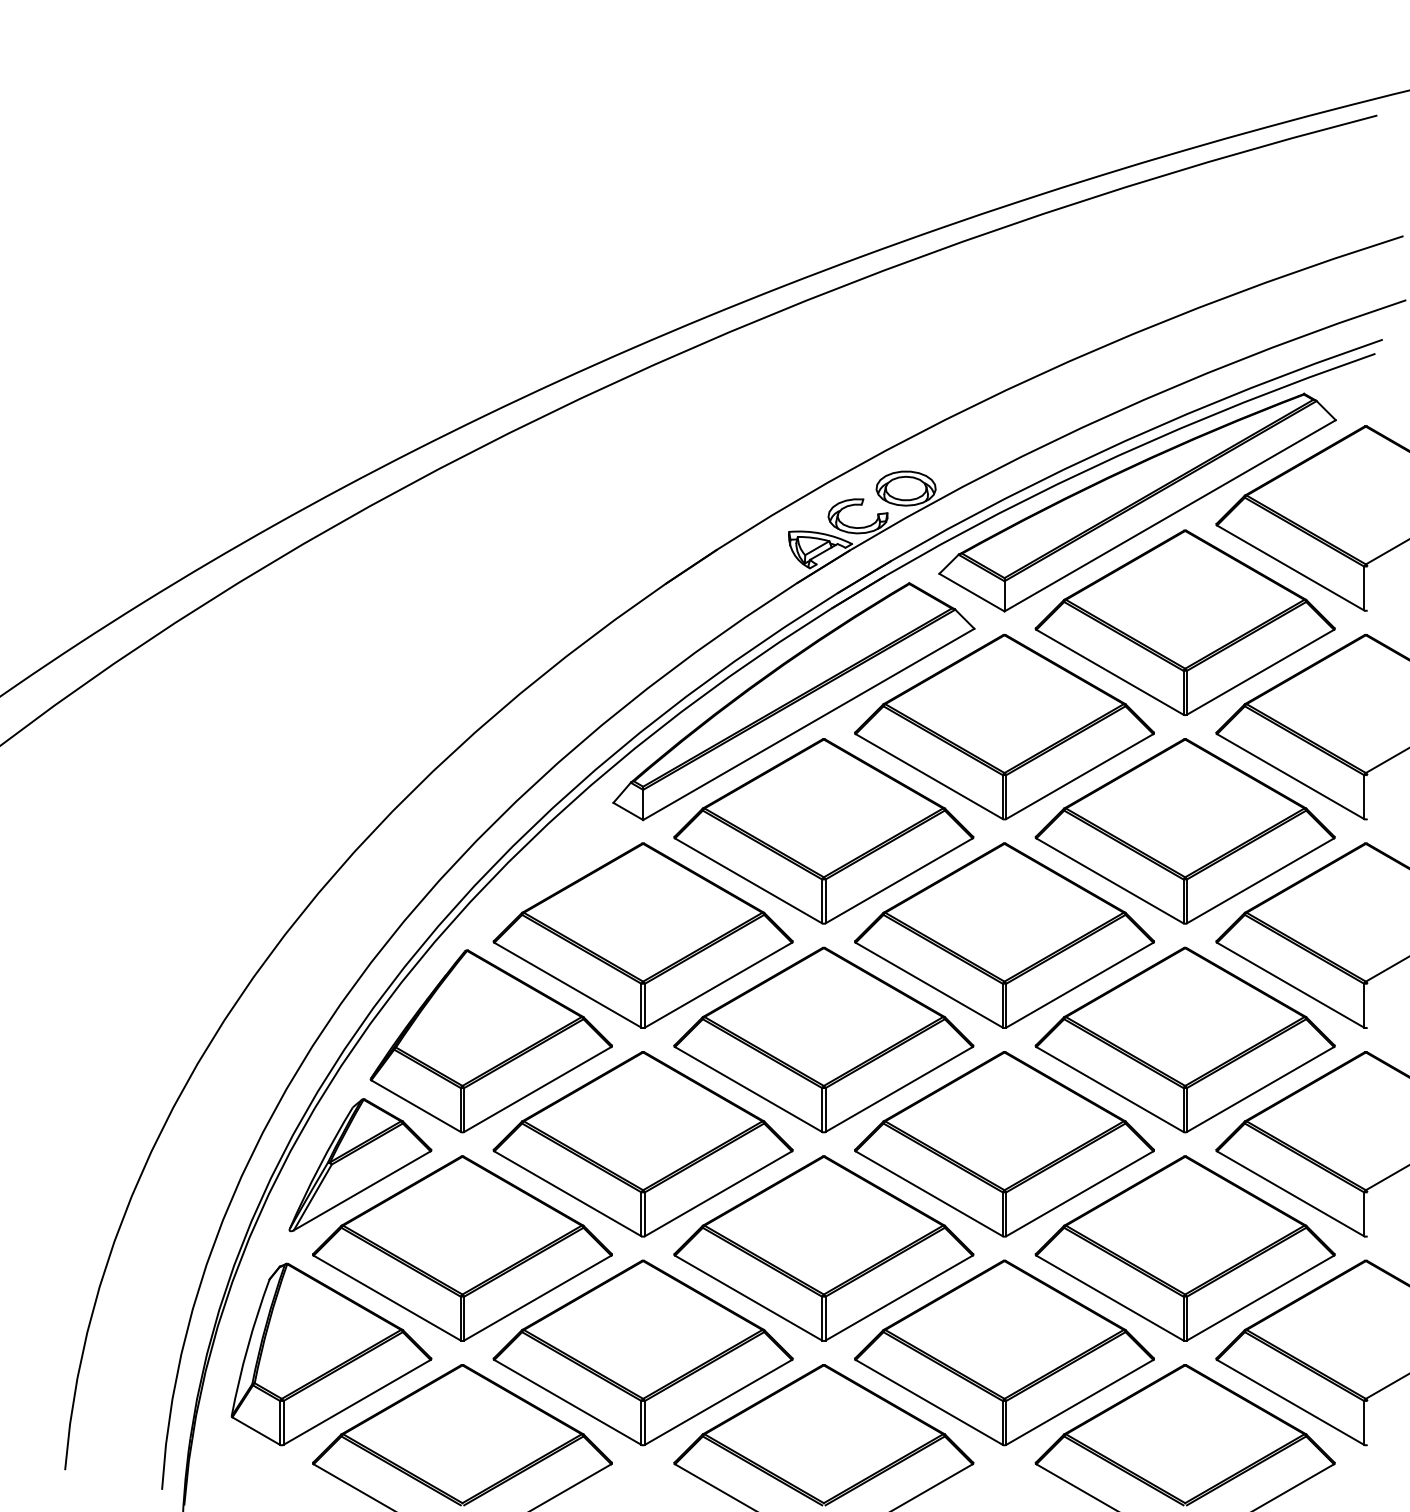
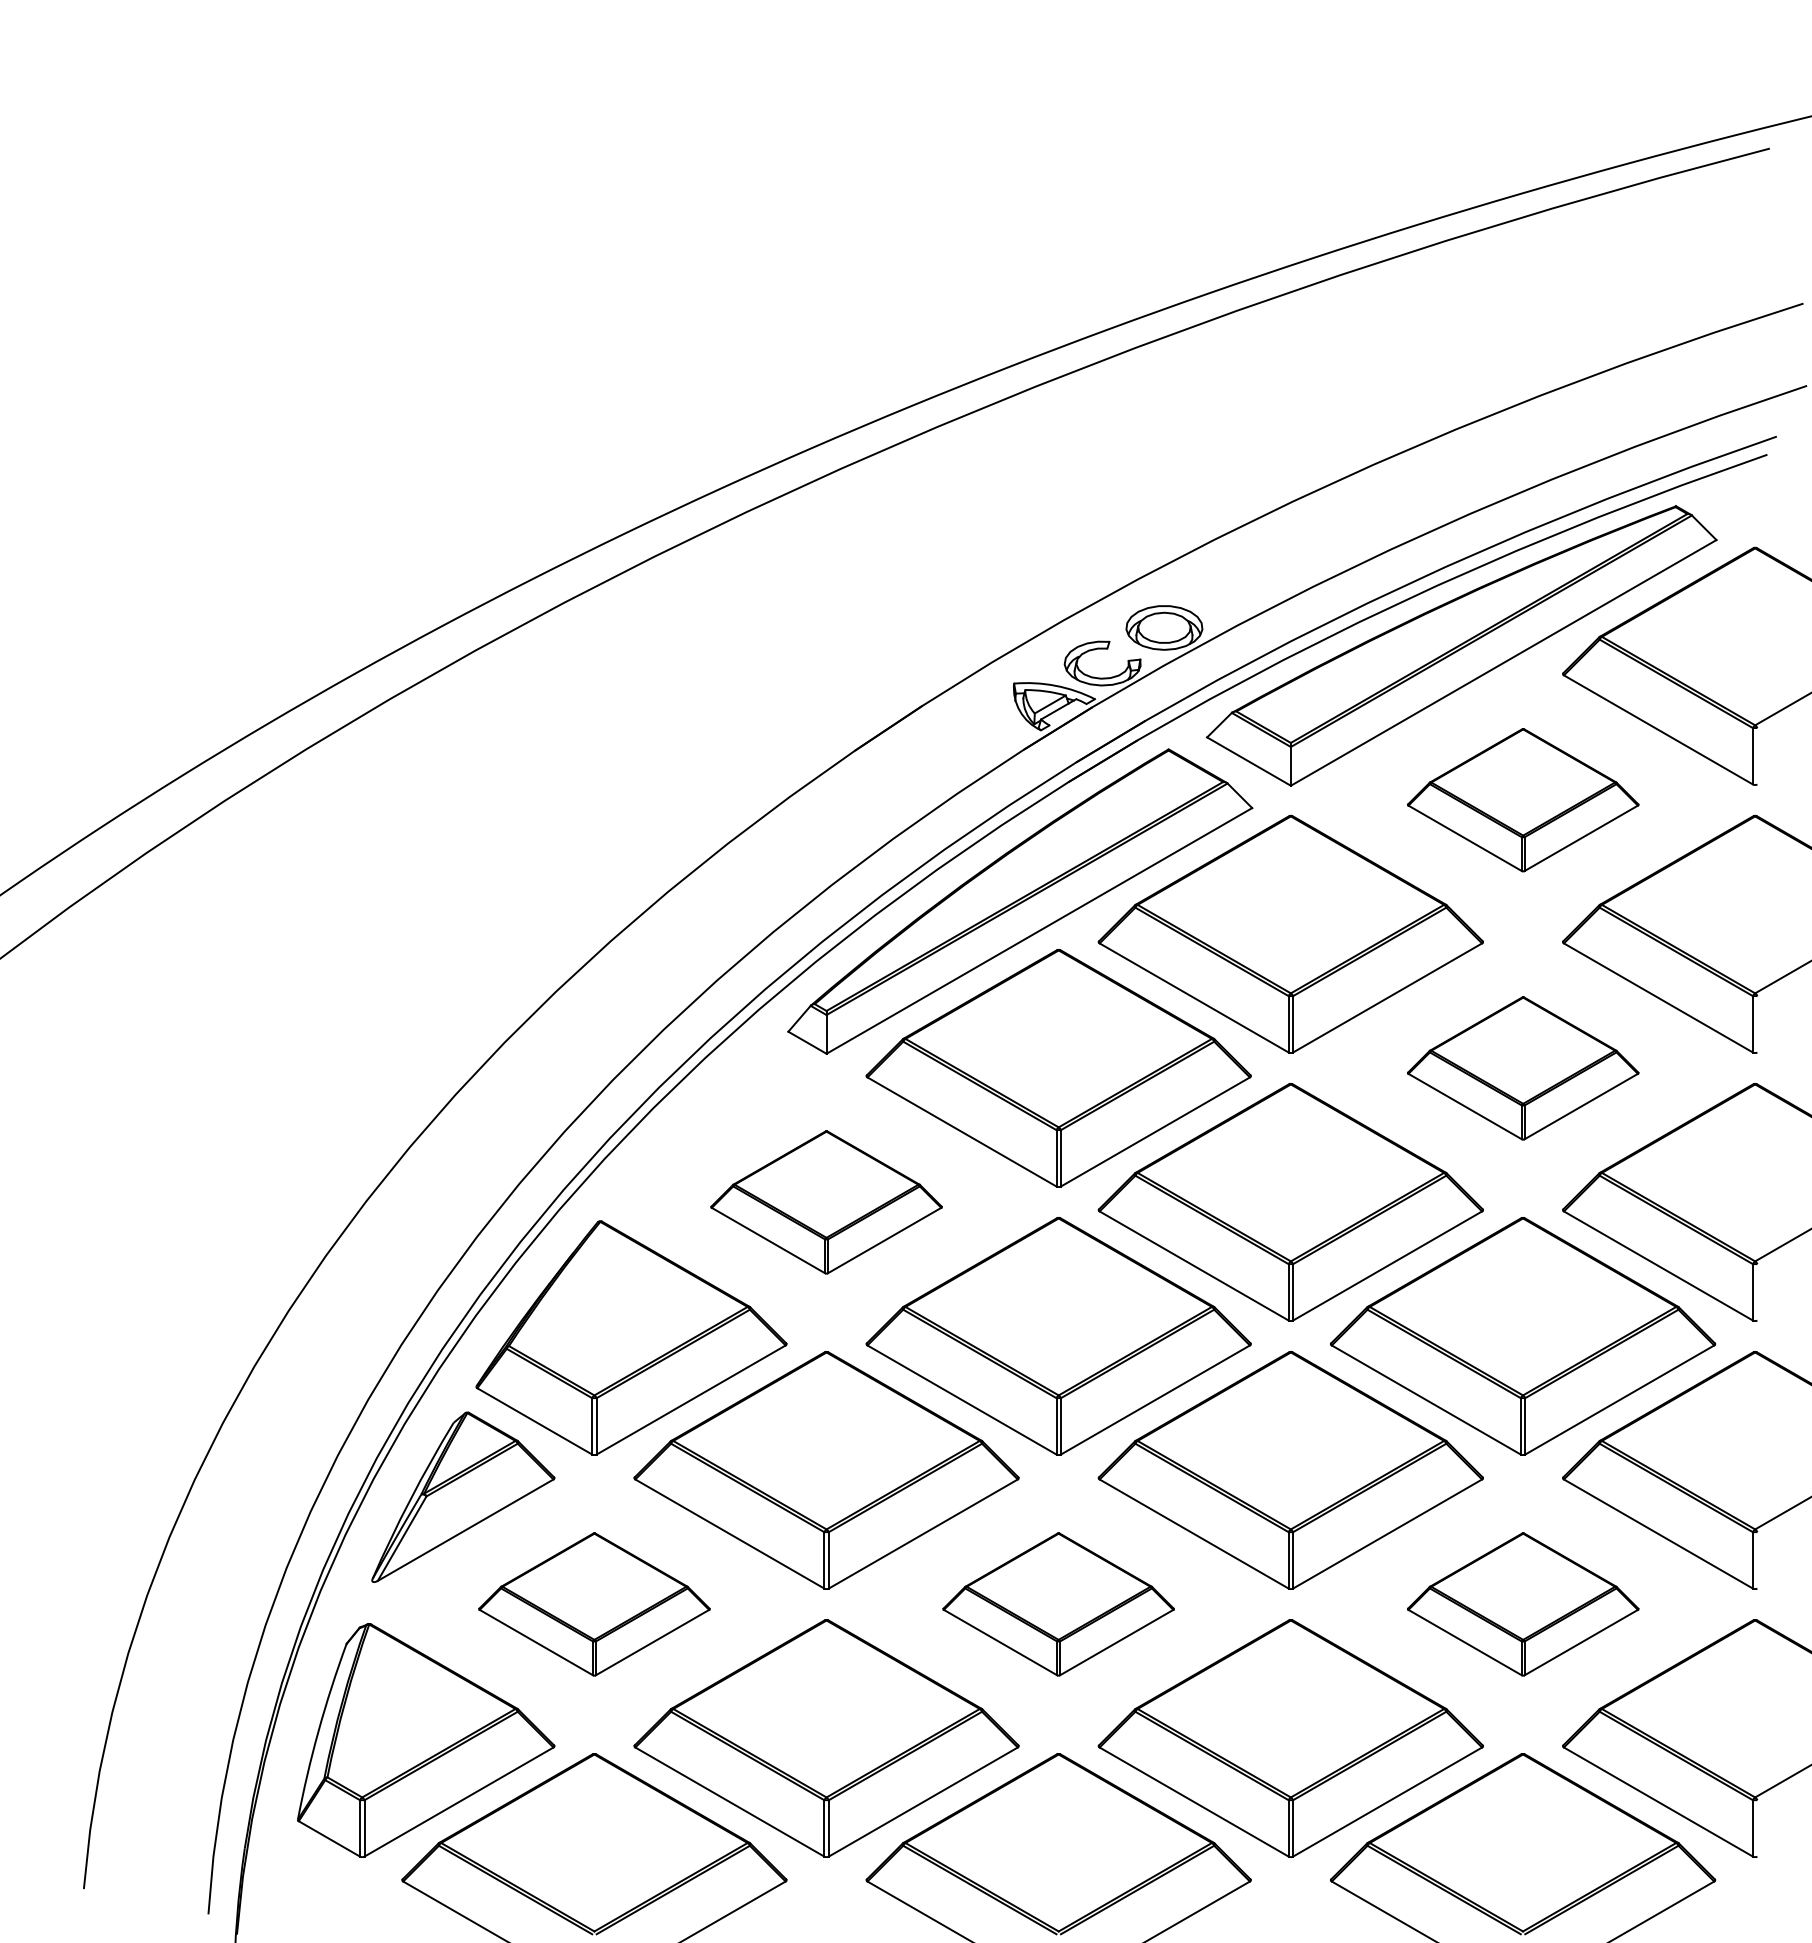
part: (1185, 622) -> (1523, 799), size x0.6
part: (1185, 831) -> (1523, 1068), size x0.6
part: (643, 935) -> (826, 1202), size x0.6
part: (462, 1248) -> (594, 1604), size x0.6
part: (823, 1248) -> (1058, 1604), size x0.6
part: (1185, 1248) -> (1523, 1604), size x0.6

